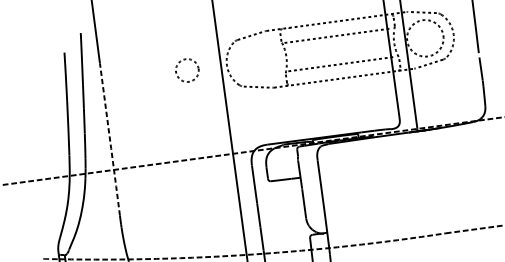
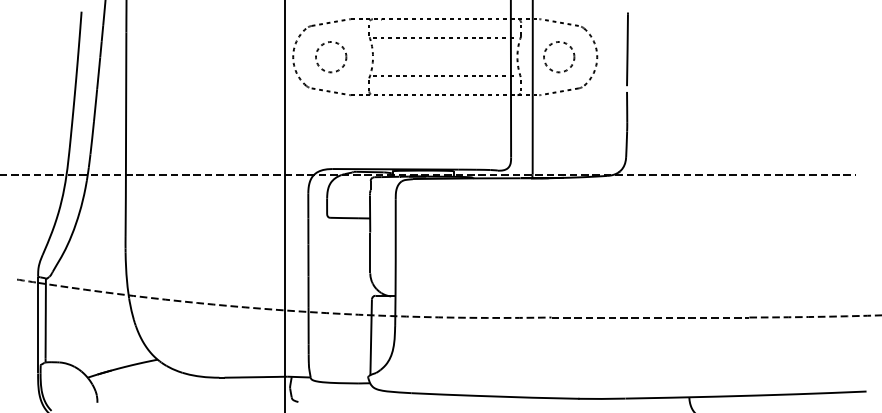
circle: (425, 37) -> (559, 56), size x0.62
circle: (187, 70) -> (331, 57), moved
line: (110, 140) -> (126, 135), dashed -> solid

